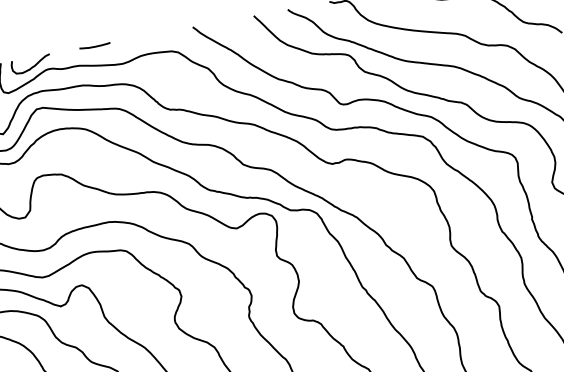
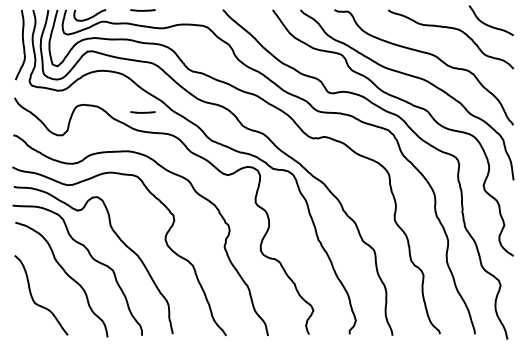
line: (117, 171) -> (142, 112), added

